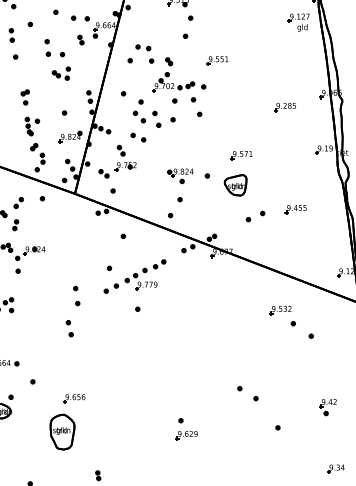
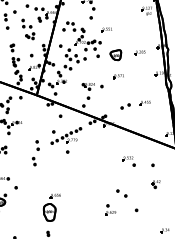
part: (234, 186) -> (115, 55), moved
part: (281, 316) -> (128, 161), moved
part: (326, 407) -> (155, 184), moved
part: (66, 422) -> (51, 207), moved
part: (186, 428) -> (110, 209), moved

